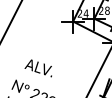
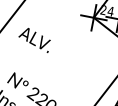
text: (37, 68) -> (33, 39), moved

